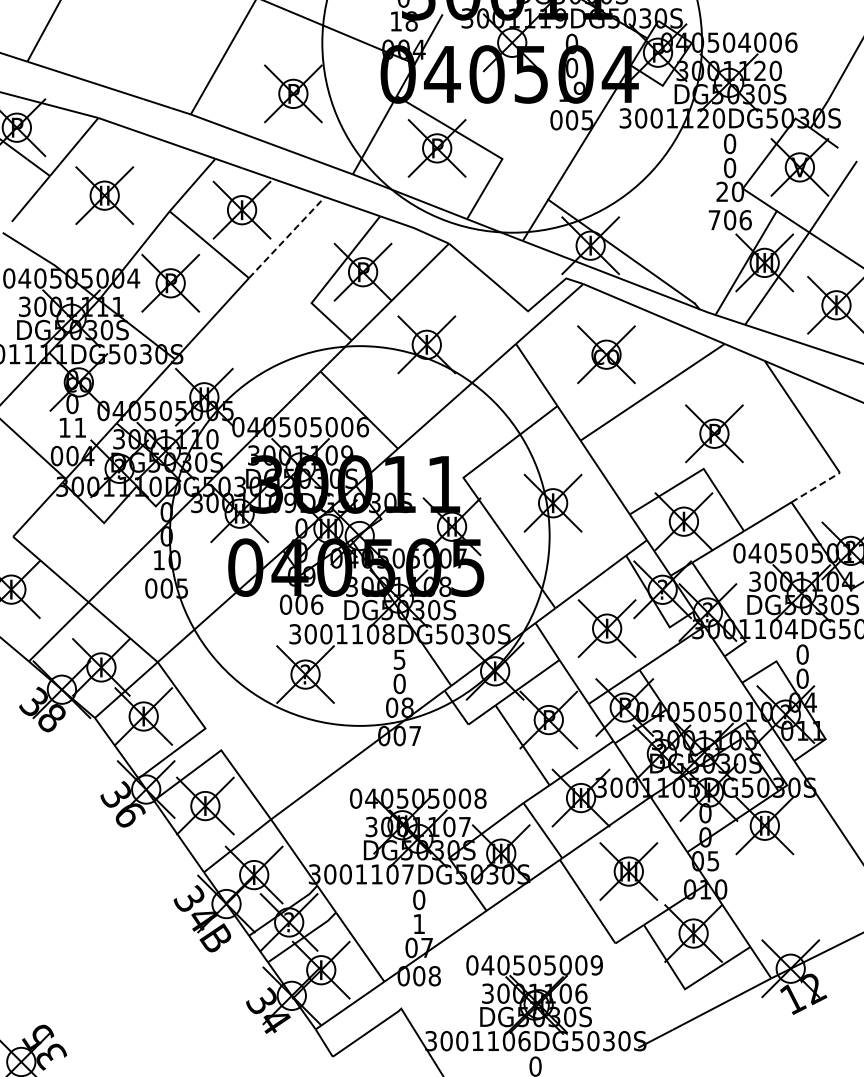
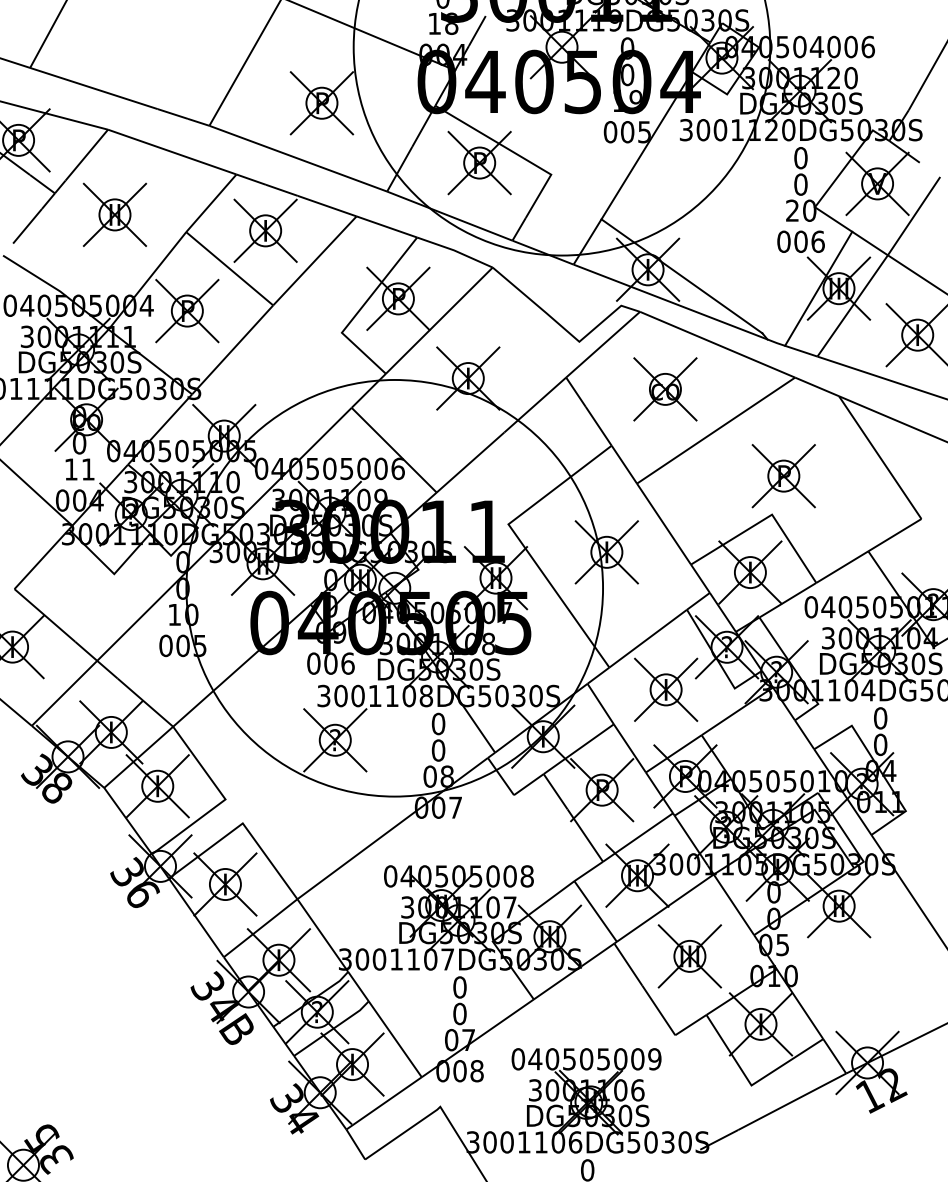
text: (714, 220) -> (783, 242), 706 -> 006
line: (286, 237) -> (314, 260), dashed -> solid
line: (816, 487) -> (895, 535), dashed -> solid
text: (399, 659) -> (438, 723), 5 -> 0
text: (419, 923) -> (460, 1013), 1 -> 0

